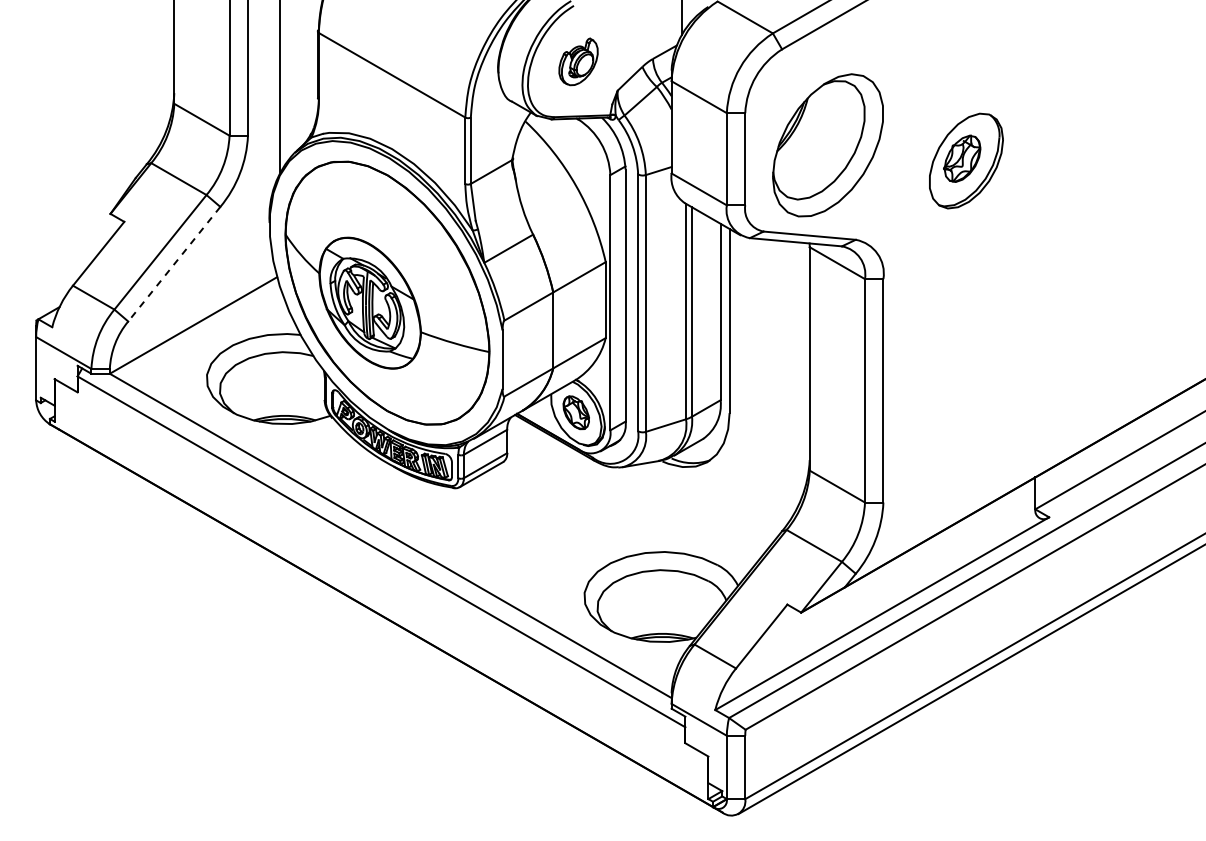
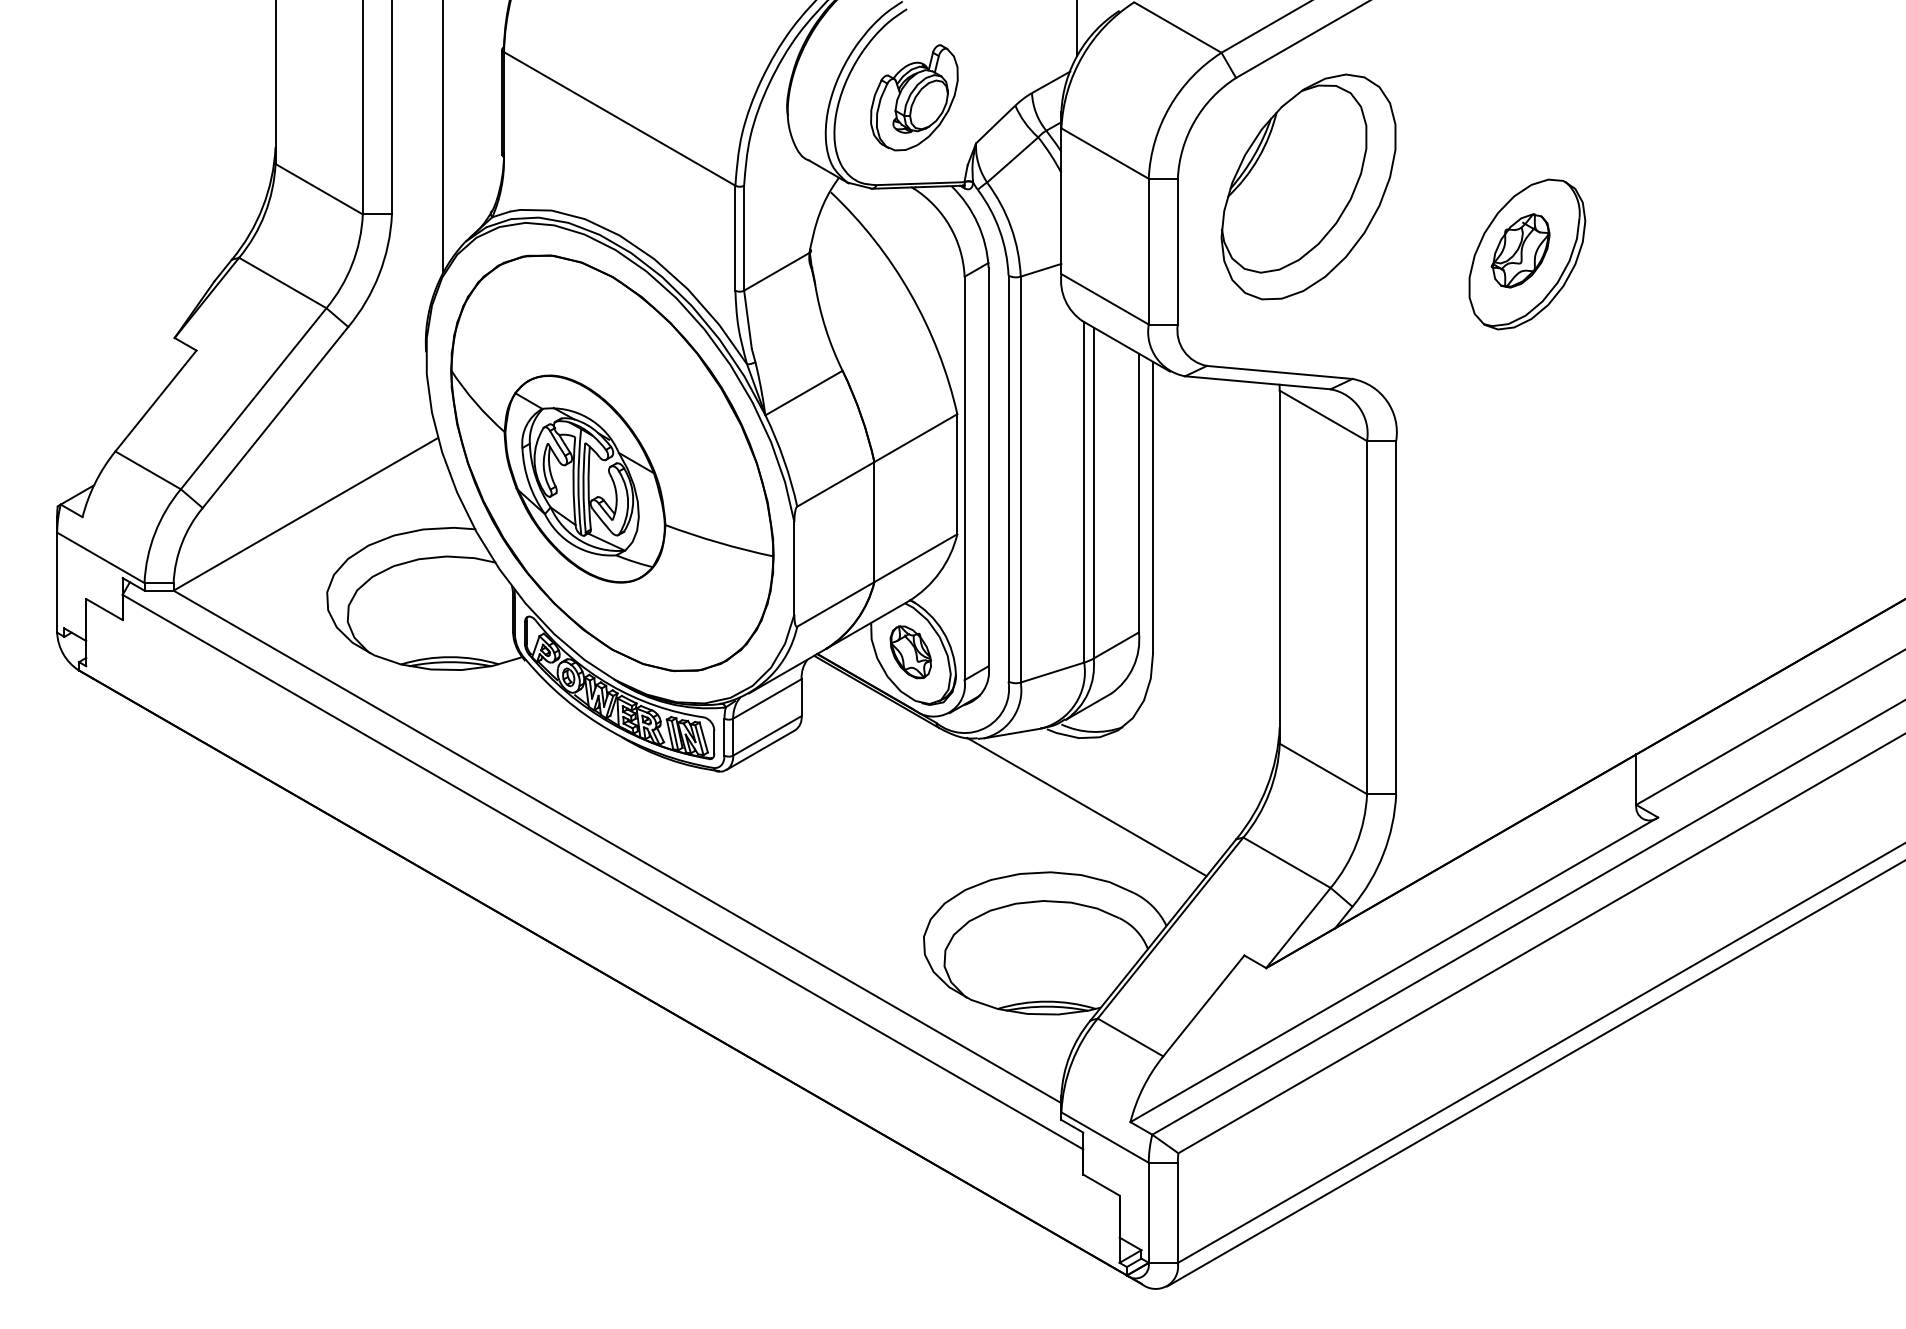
part: (578, 61) -> (914, 97), size x1.43
part: (827, 145) -> (1307, 187), moved
line: (174, 264) -> (275, 417), dashed -> solid
line: (687, 510) -> (1086, 806), added

